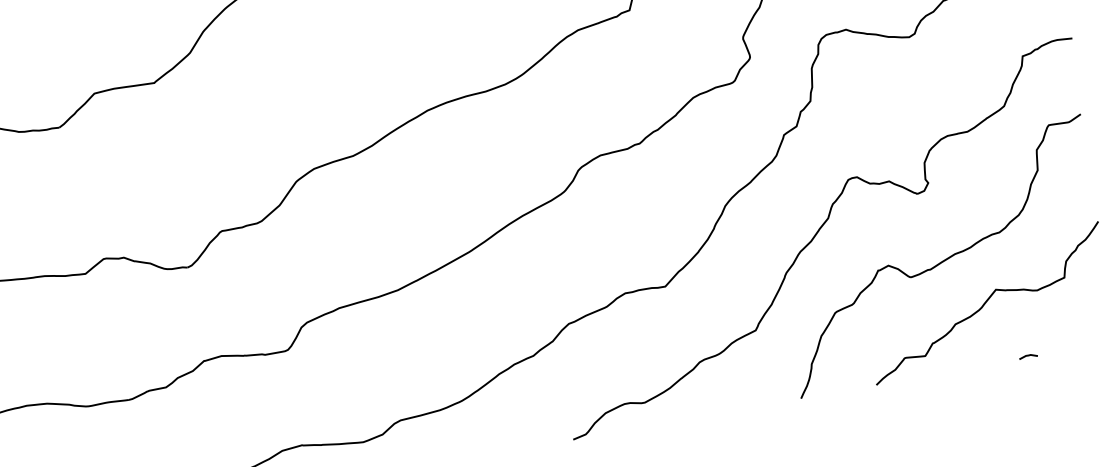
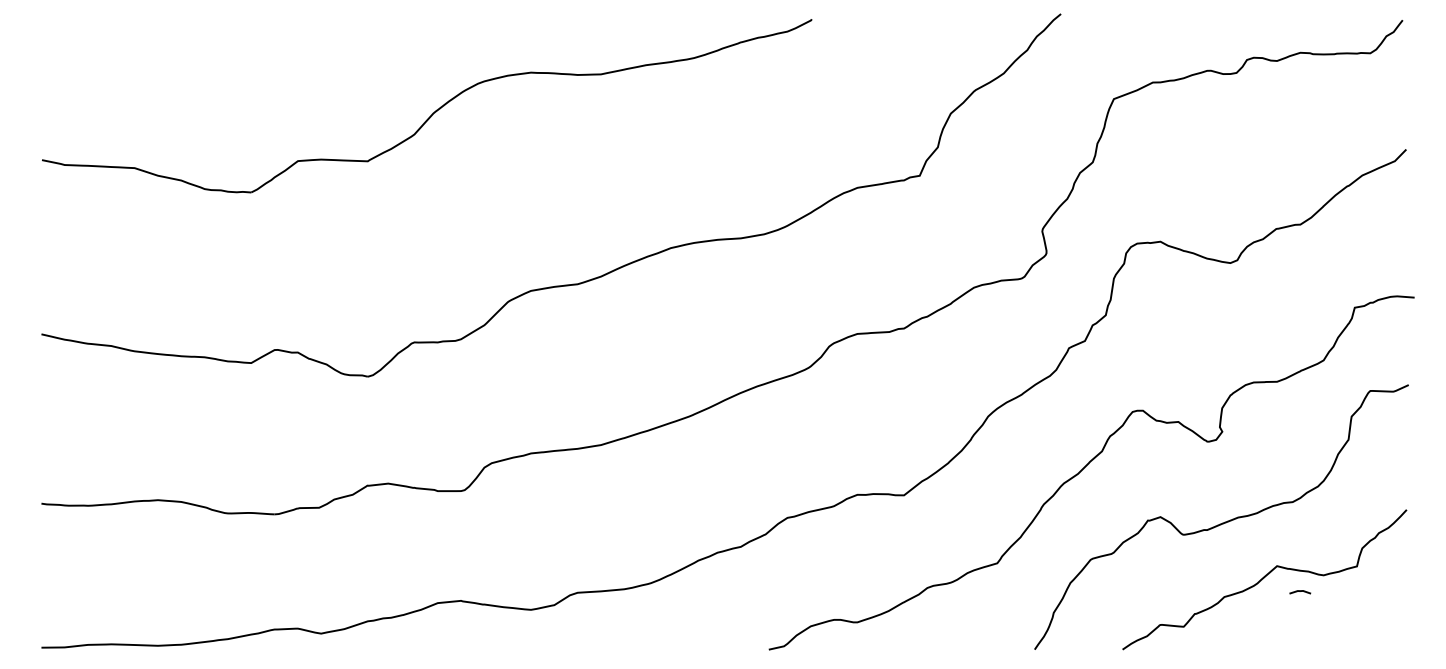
line: (1028, 355) -> (1300, 591), moved

